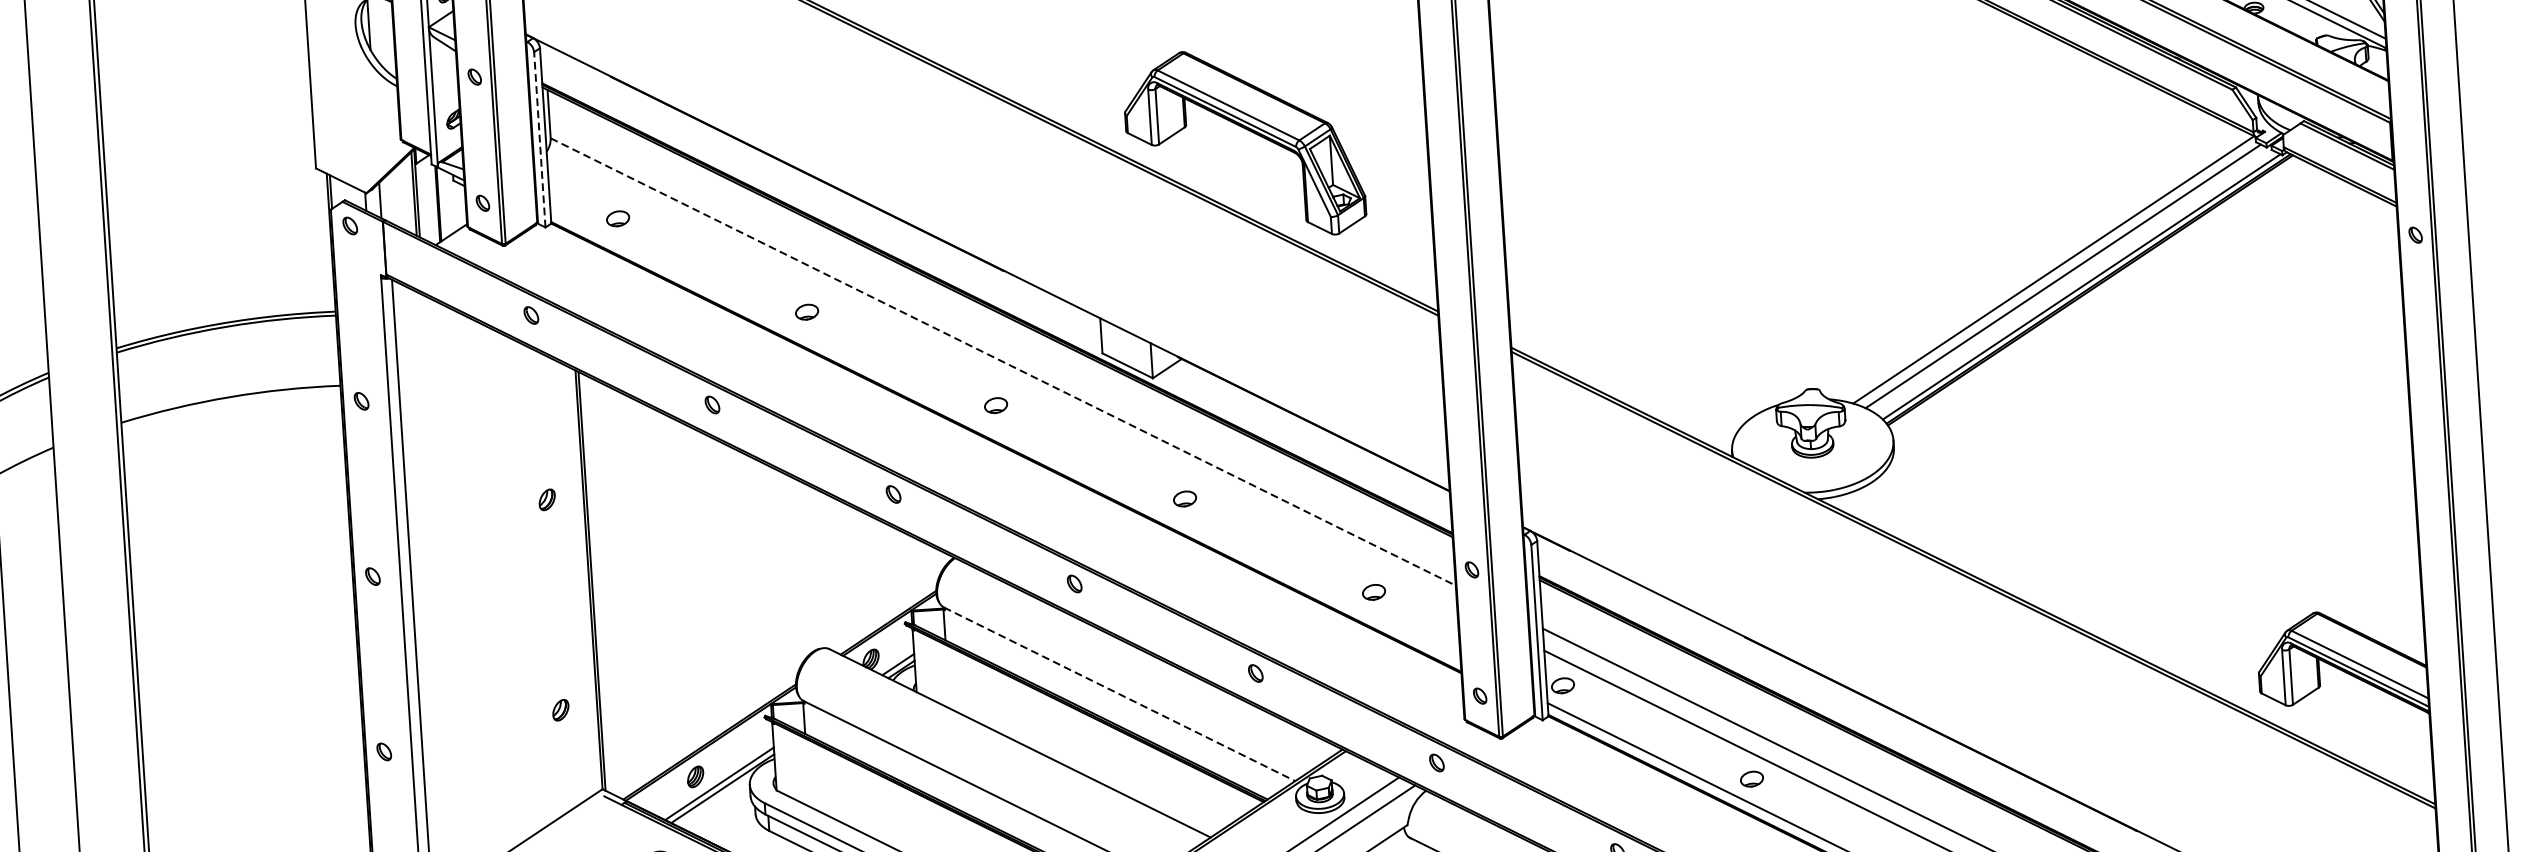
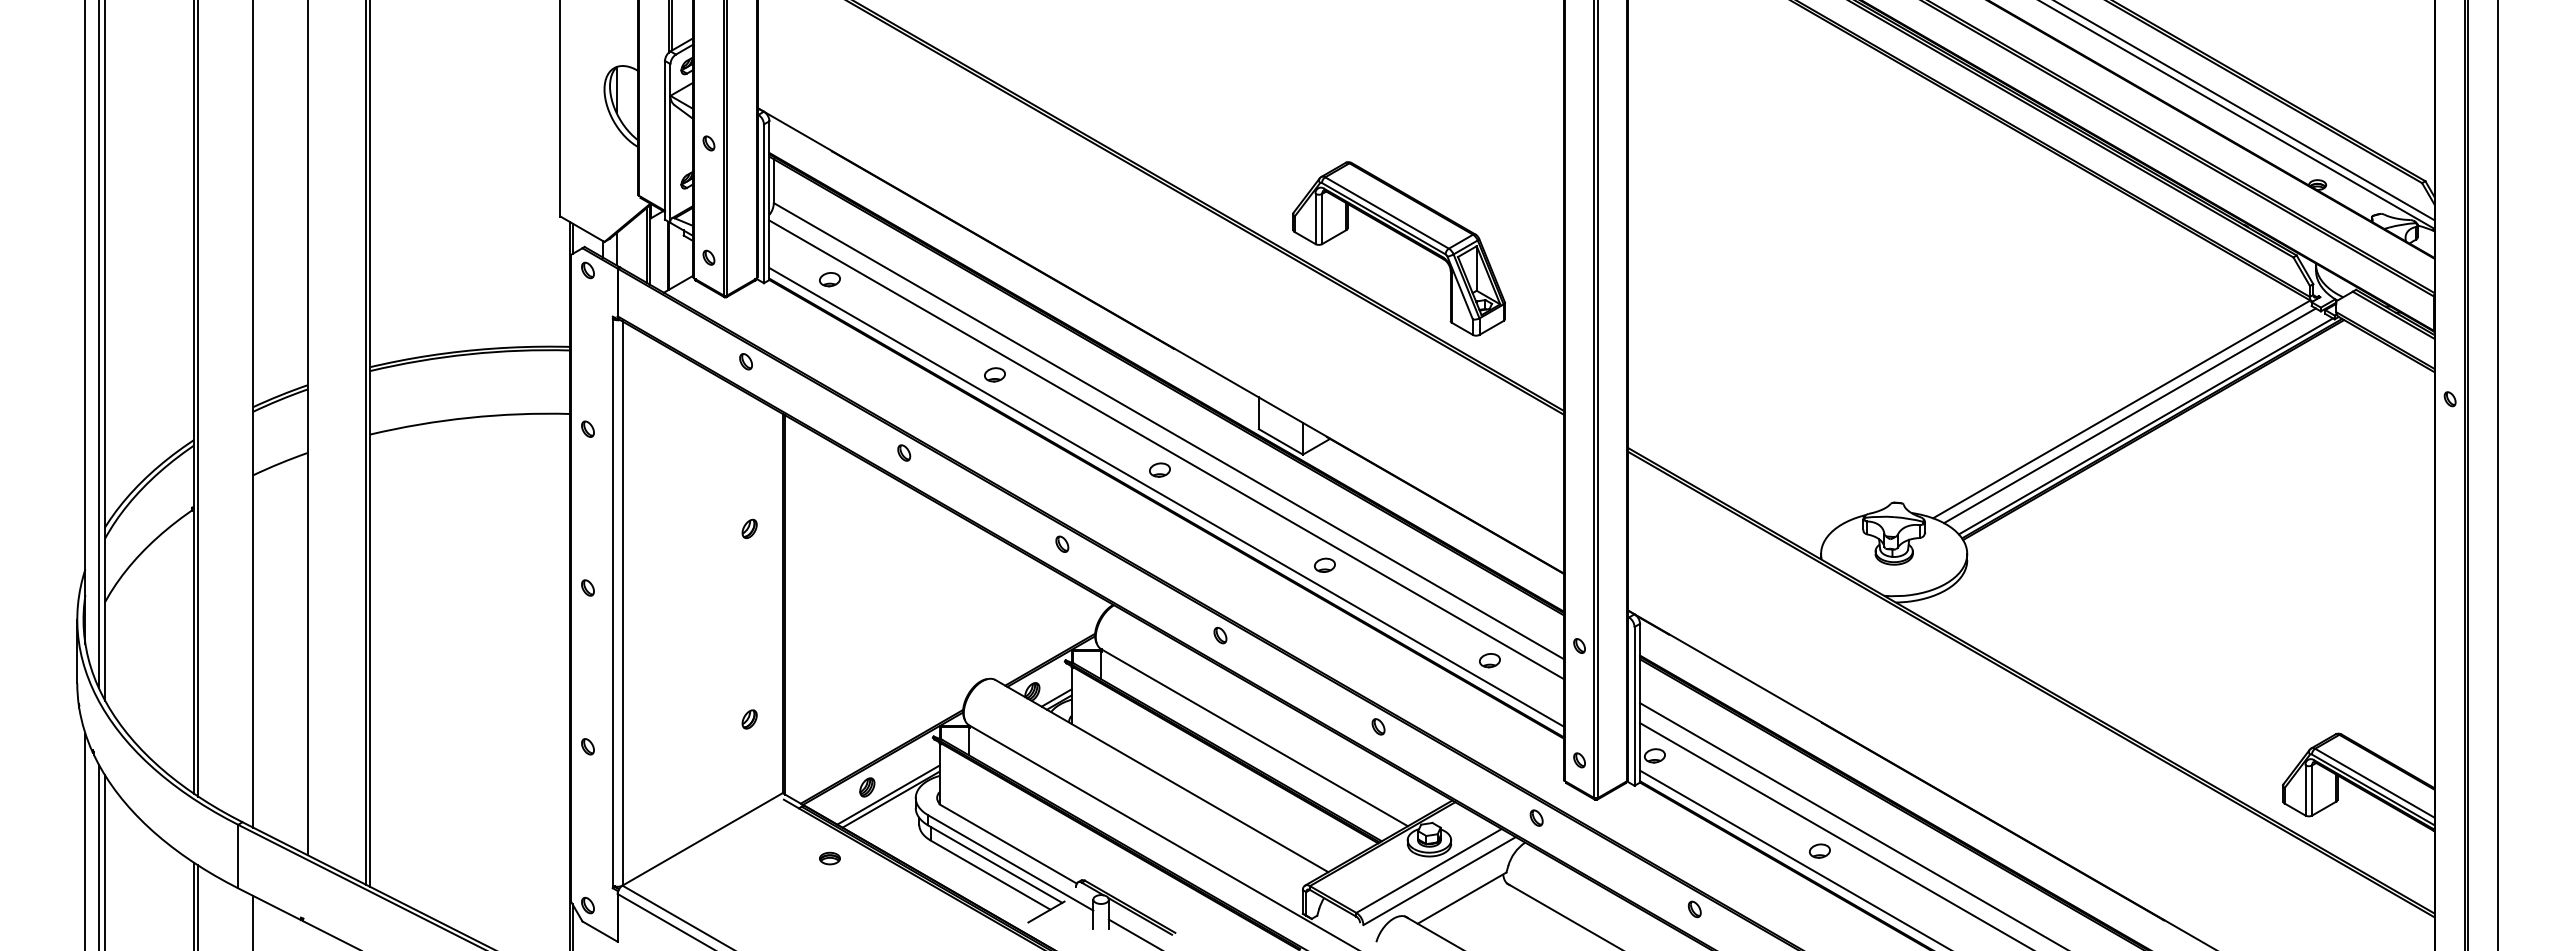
line: (539, 139) -> (763, 203), dashed -> solid
line: (1003, 362) -> (1169, 431), dashed -> solid
line: (1001, 382) -> (1166, 449), added
line: (1005, 435) -> (1166, 497), added
line: (1119, 694) -> (1254, 737), dashed -> solid

